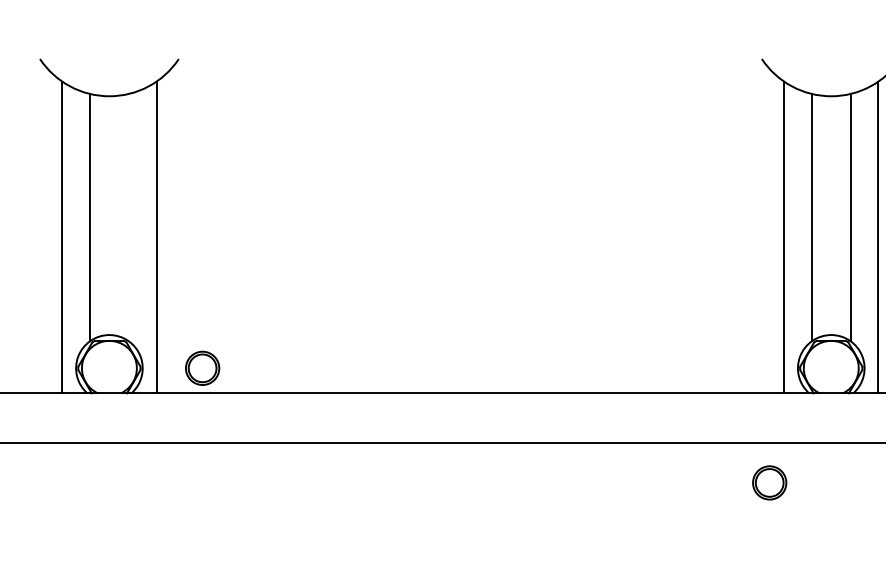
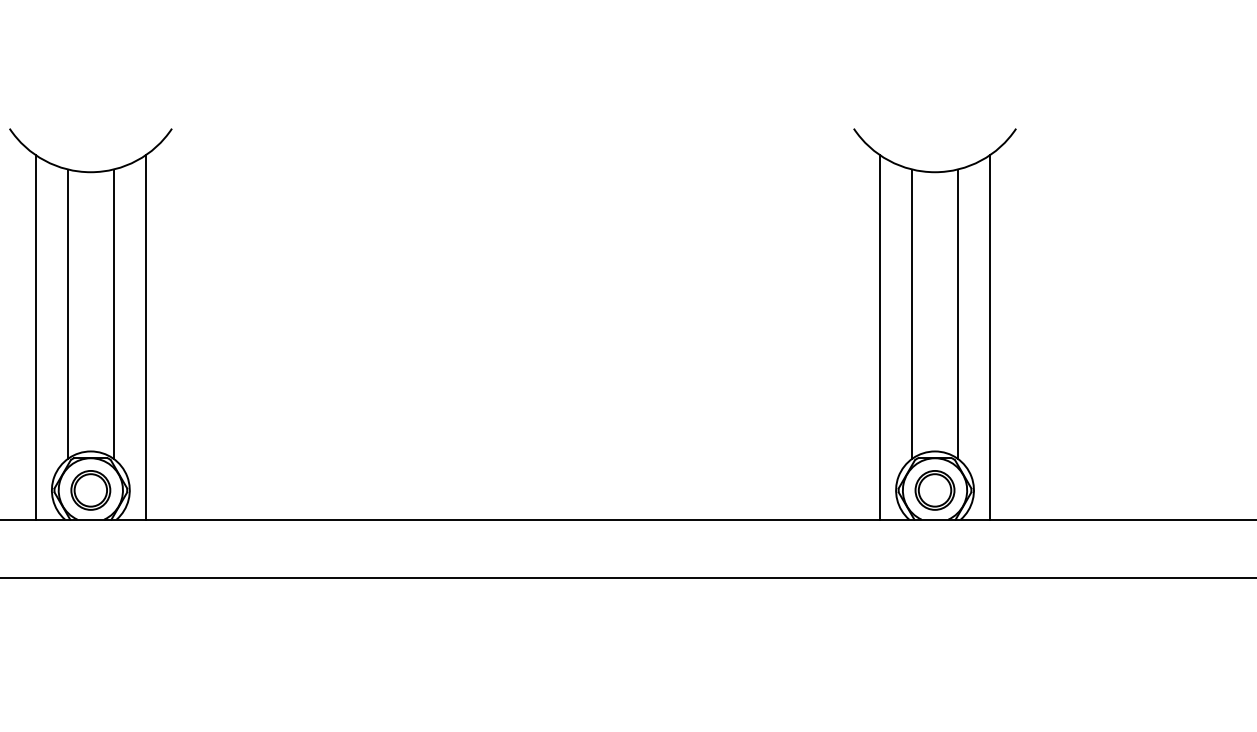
line: (128, 217) -> (113, 313), added
part: (202, 368) -> (90, 490), moved
part: (769, 483) -> (934, 490), moved

